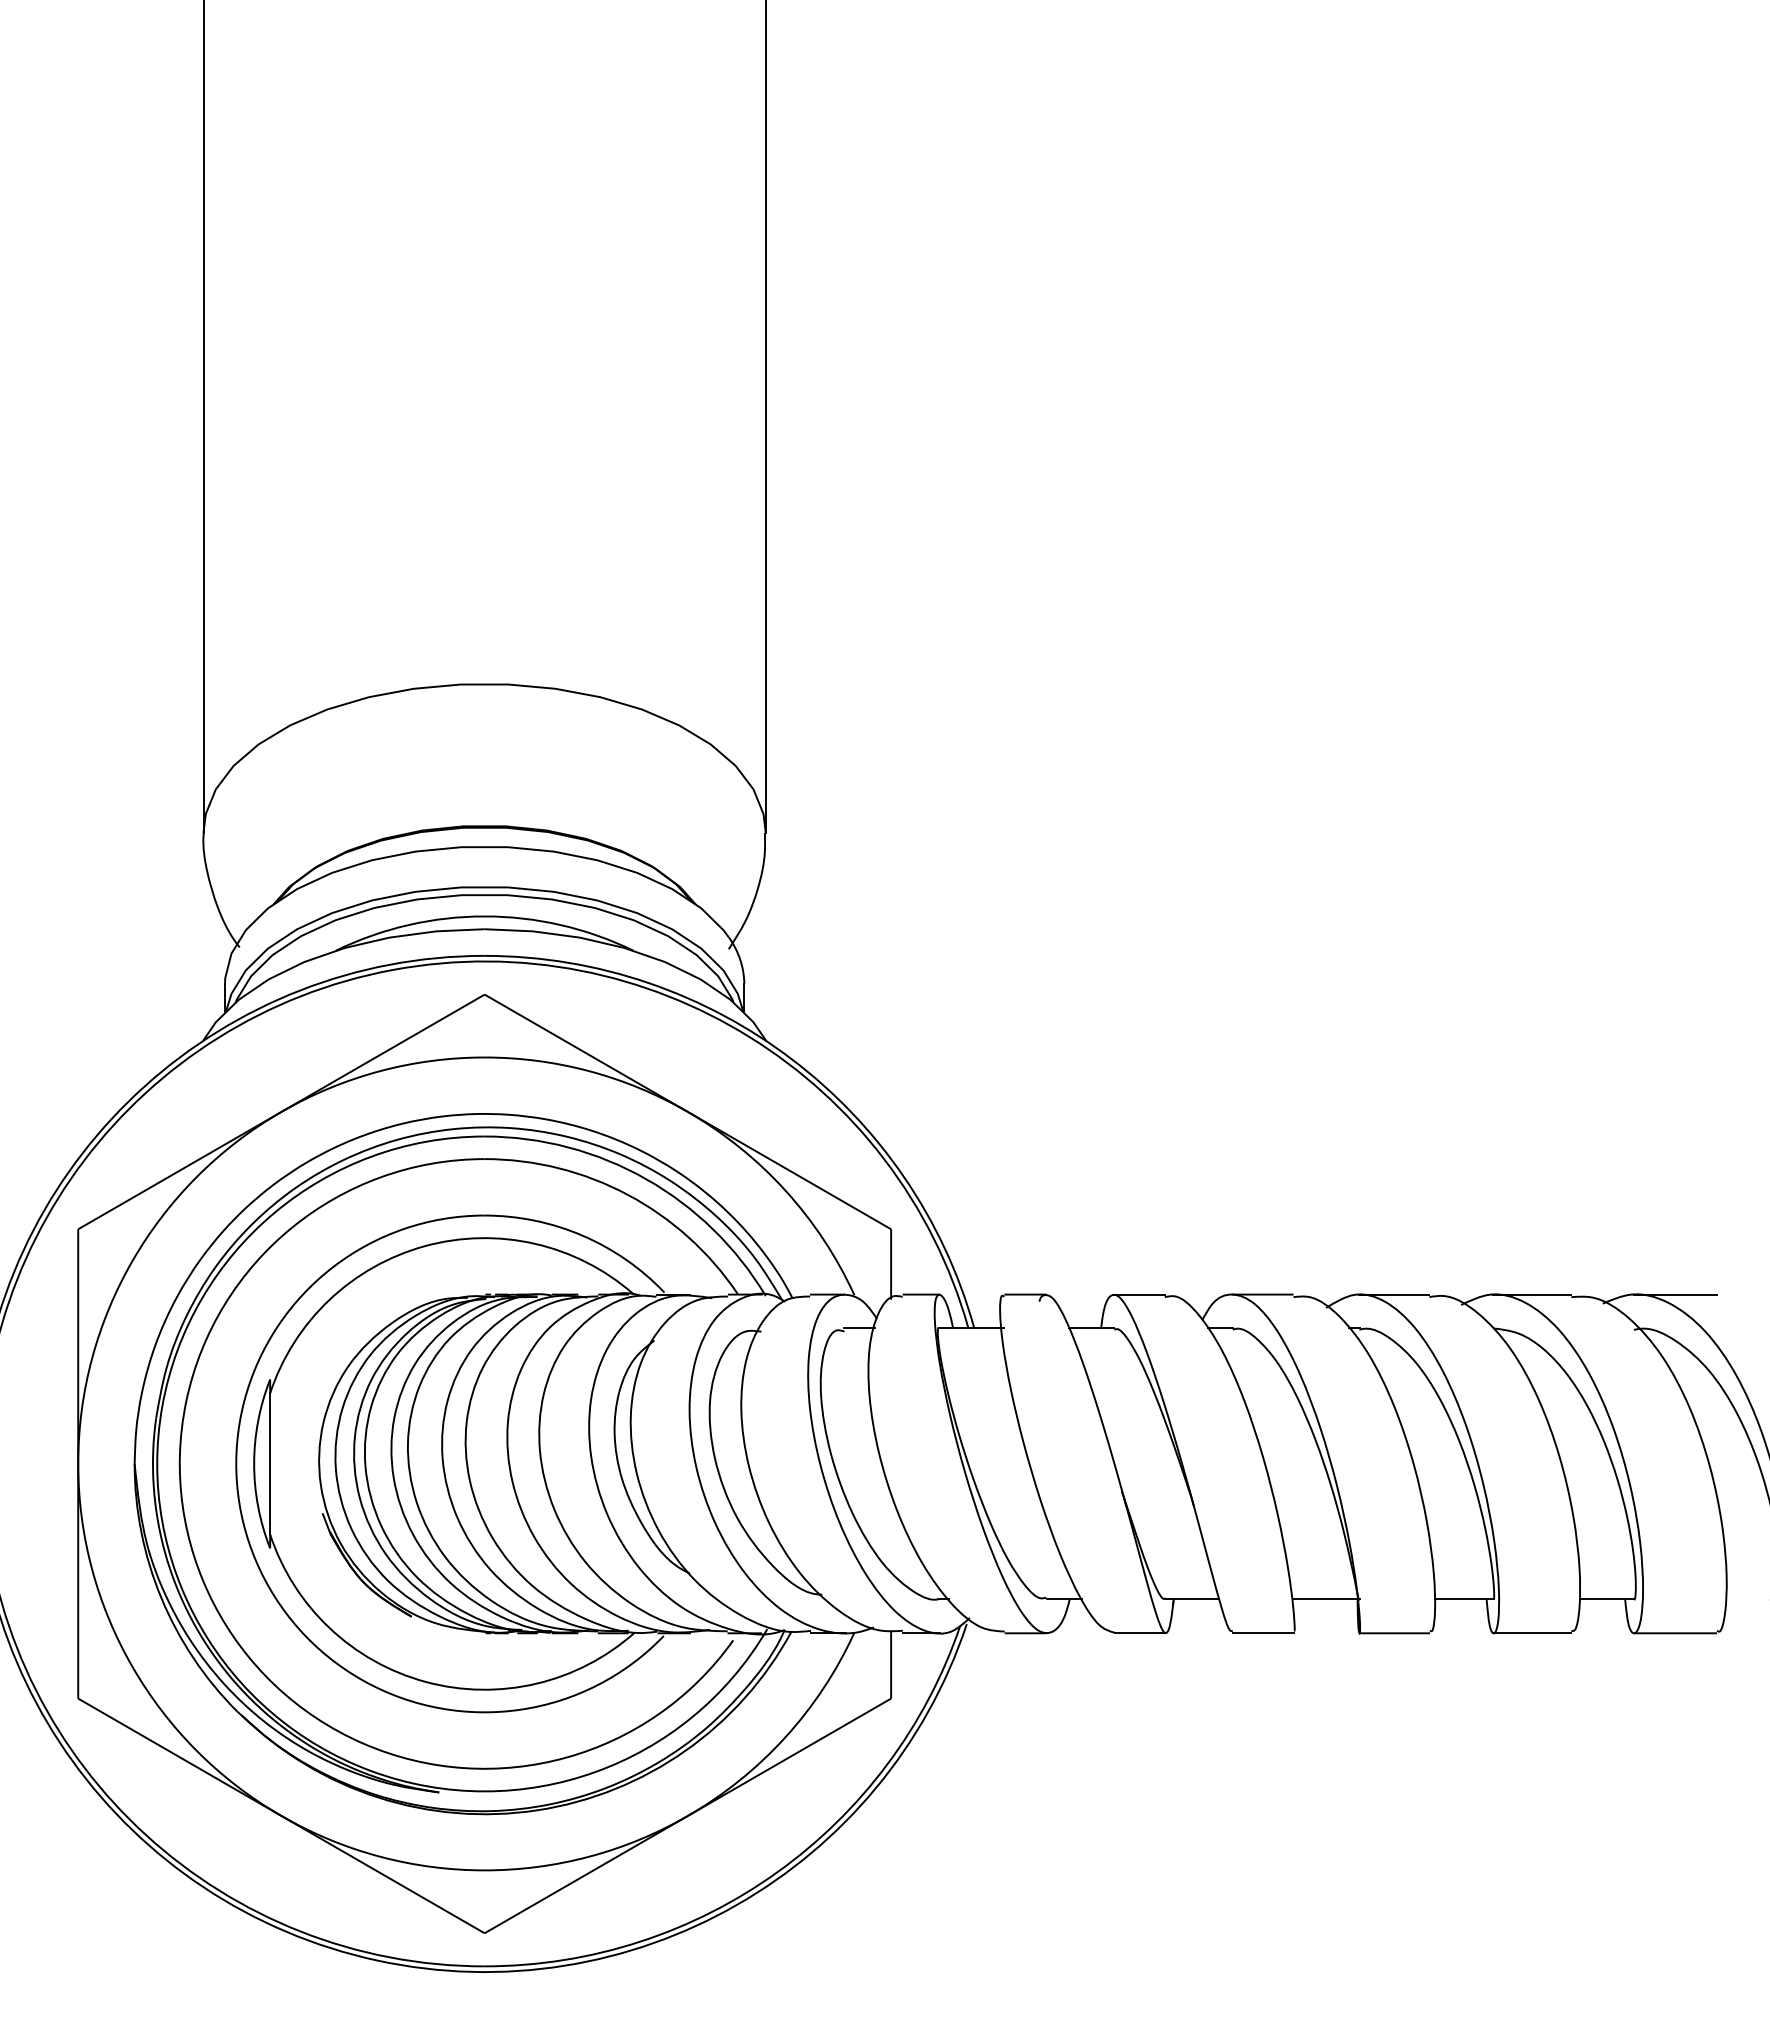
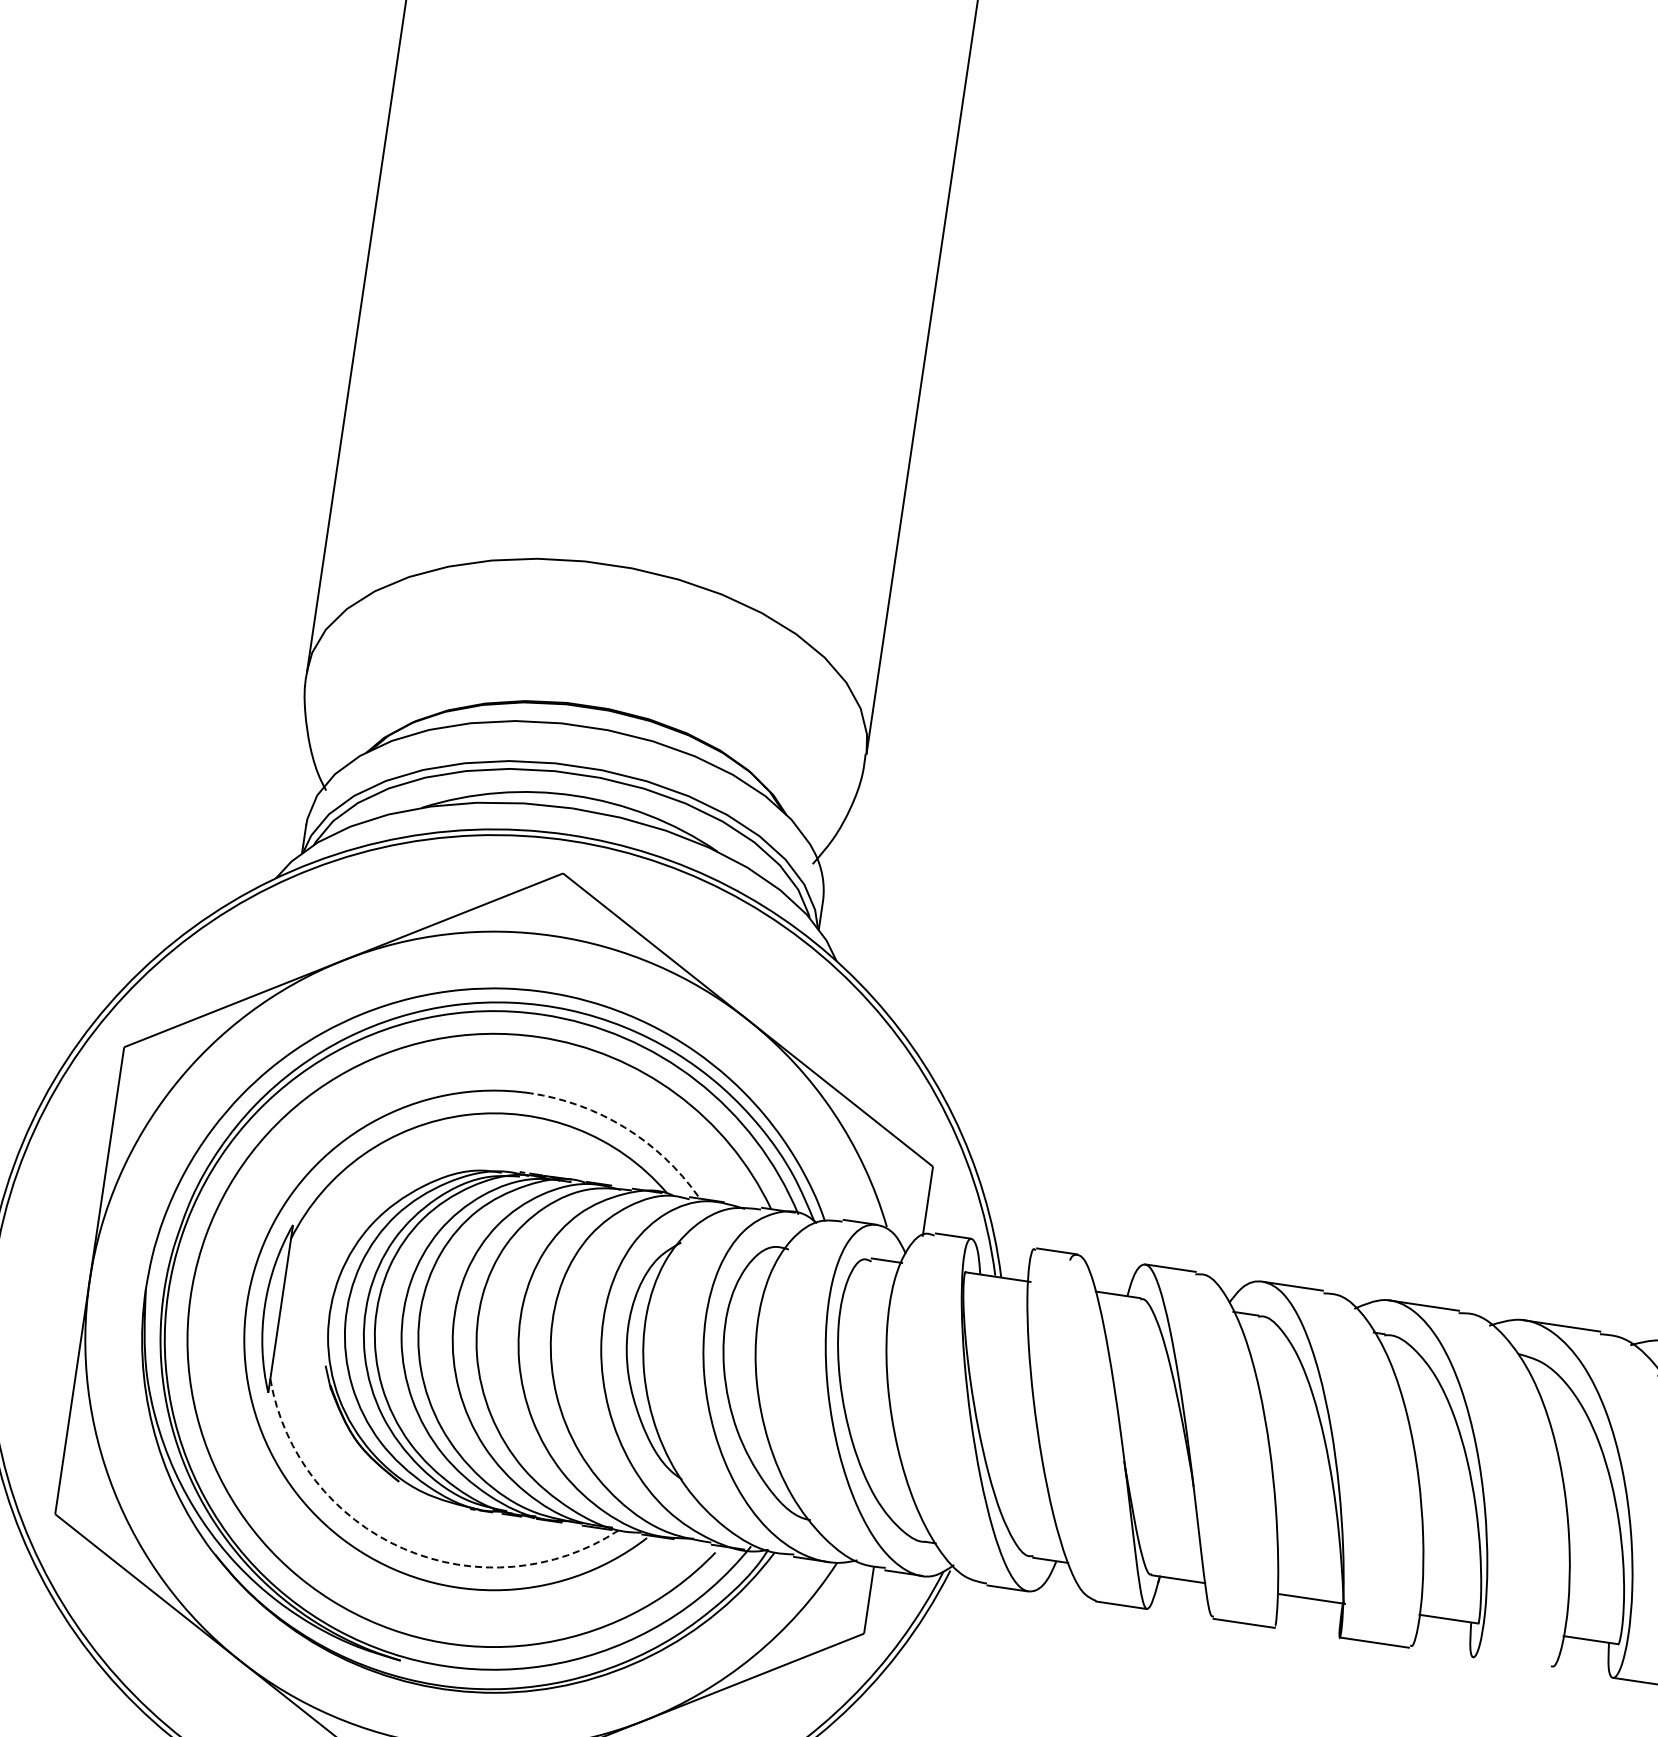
arc: (582, 1235) -> (625, 1127), solid -> dashed
line: (1532, 1633) -> (1511, 1663), removed
arc: (425, 1681) -> (403, 1548), solid -> dashed

